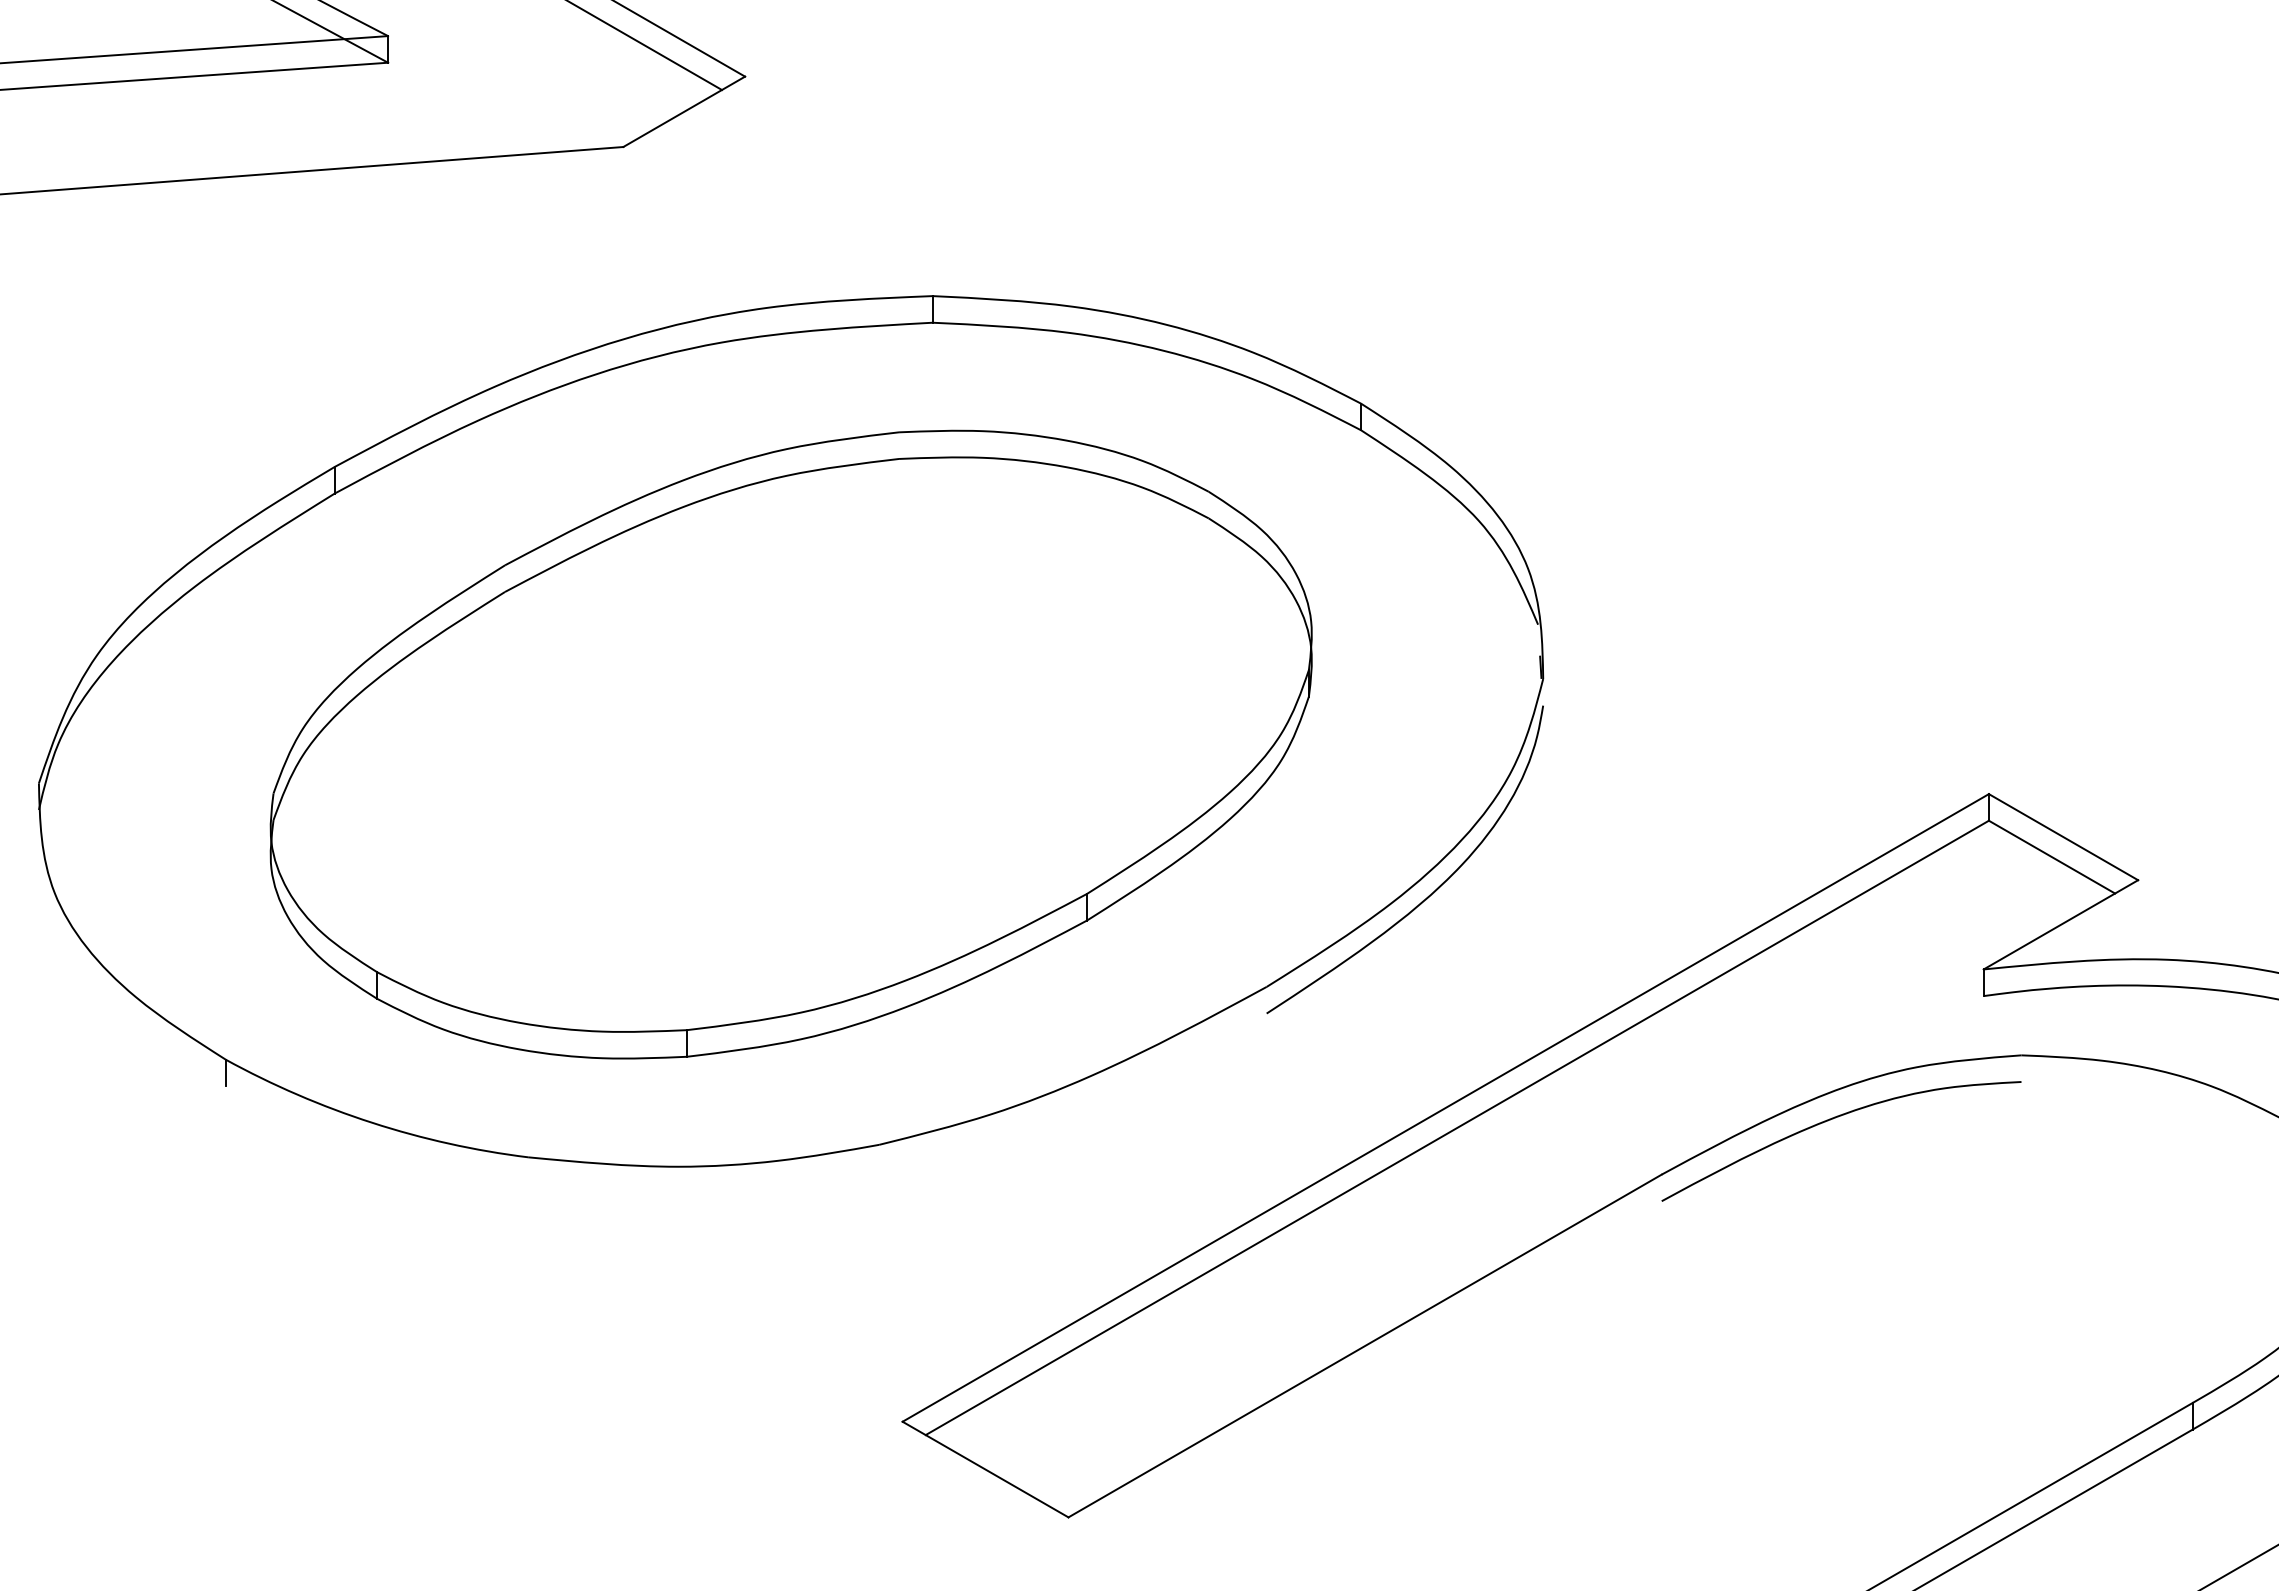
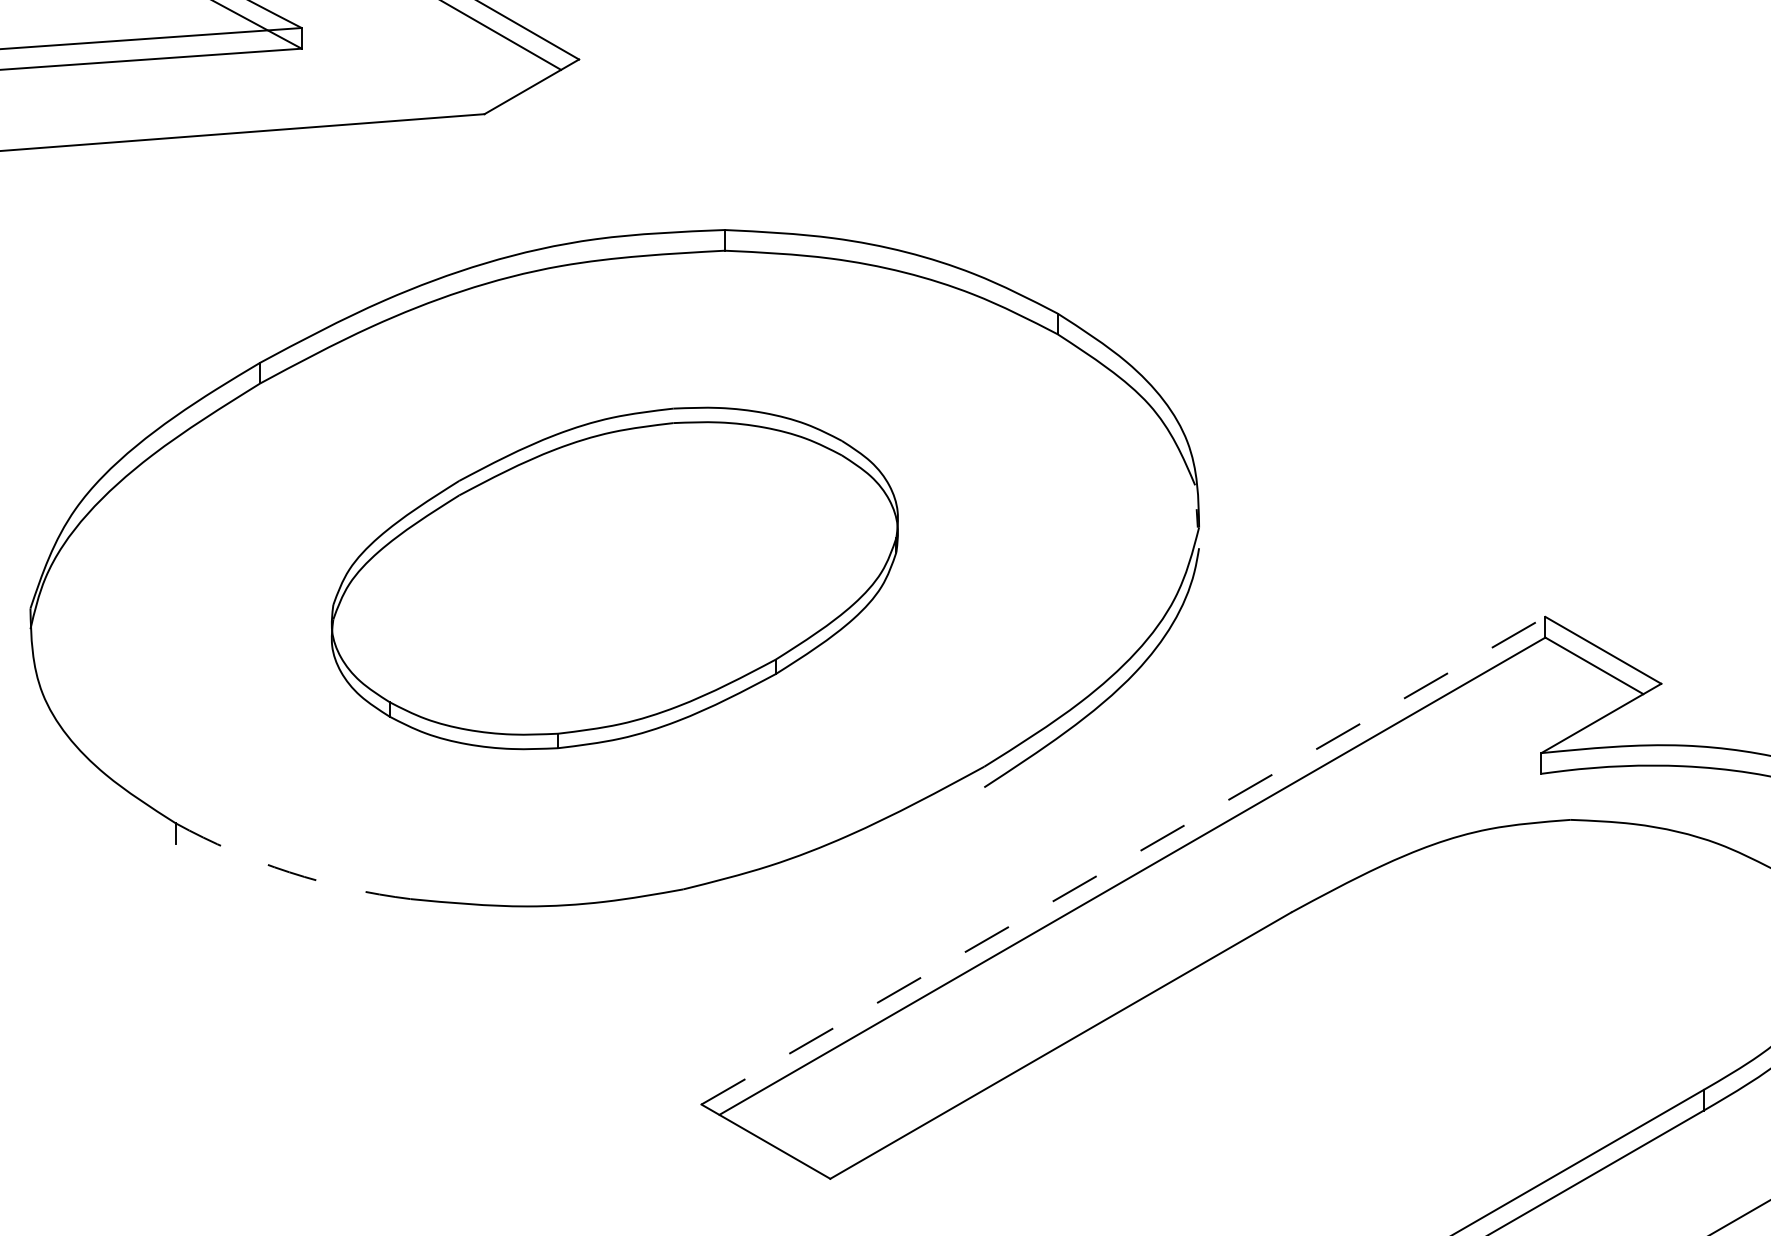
part: (790, 744) -> (614, 578), size x0.7
line: (1446, 1107) -> (1124, 860), solid -> dashed
curve: (1833, 1119) -> (1424, 869), removed
arc: (372, 1122) -> (289, 872), solid -> dashed

